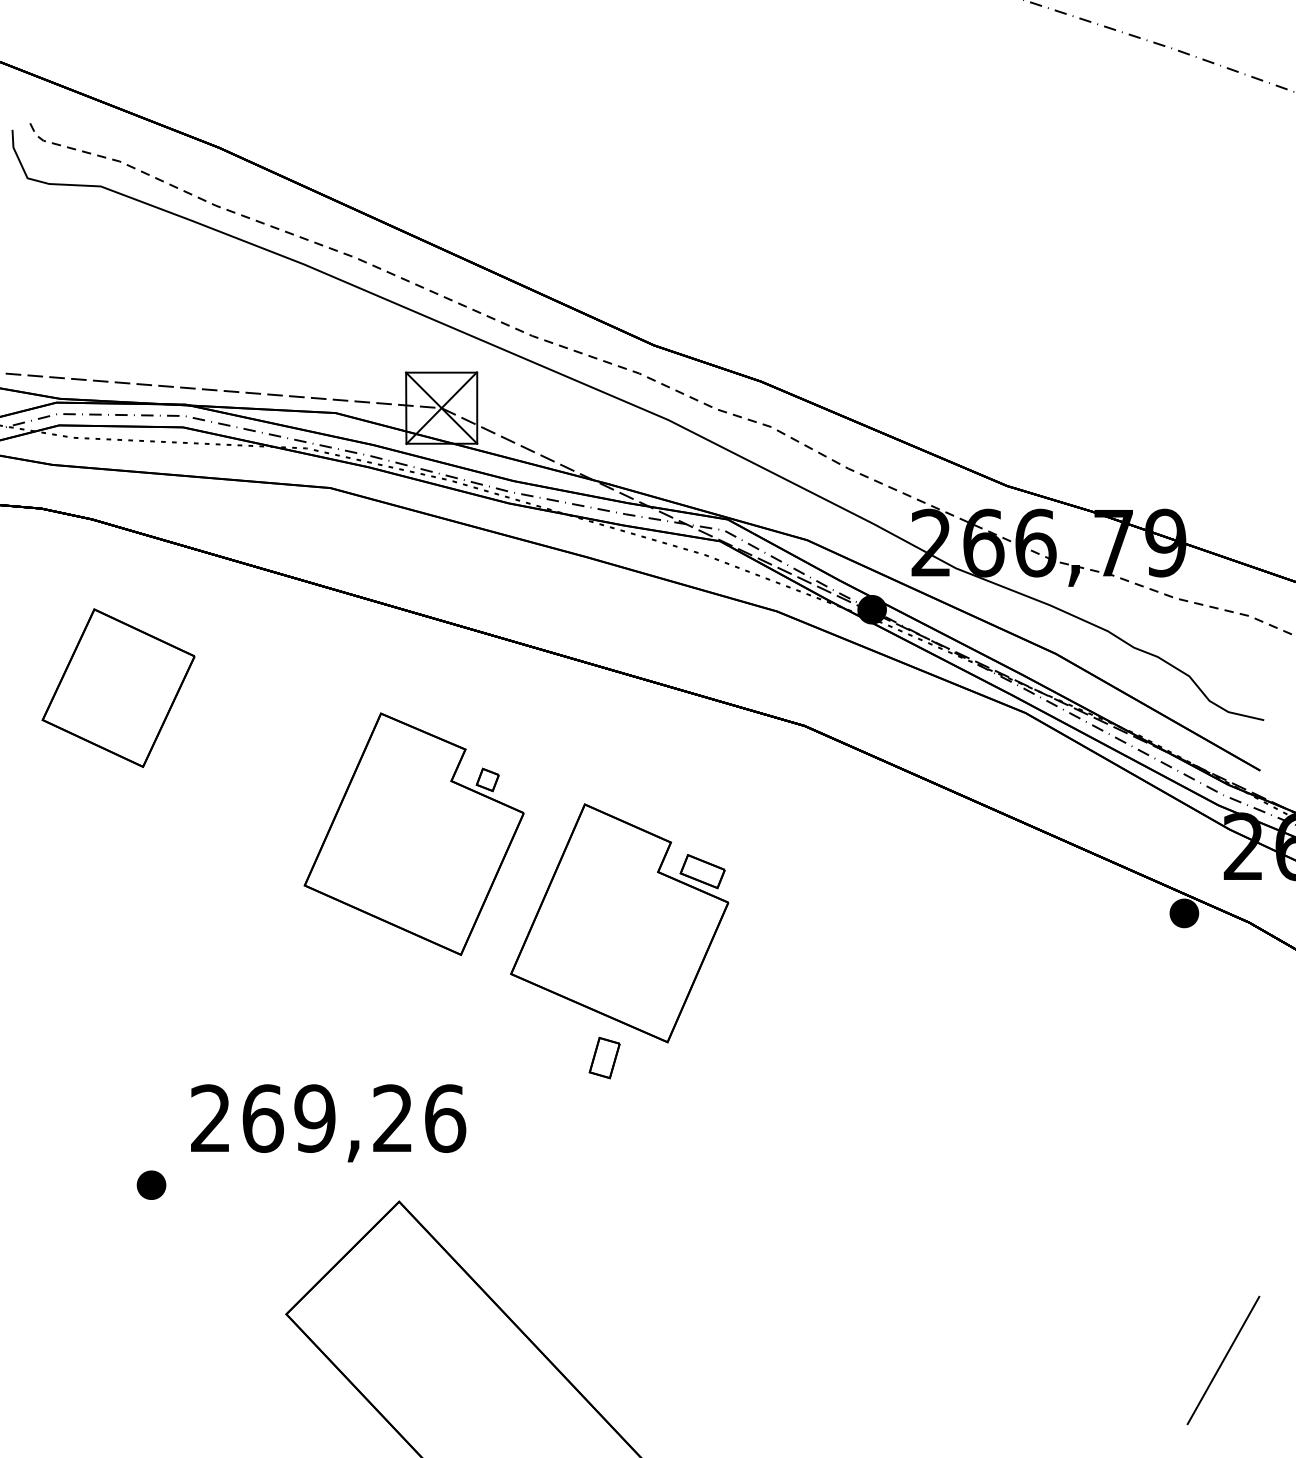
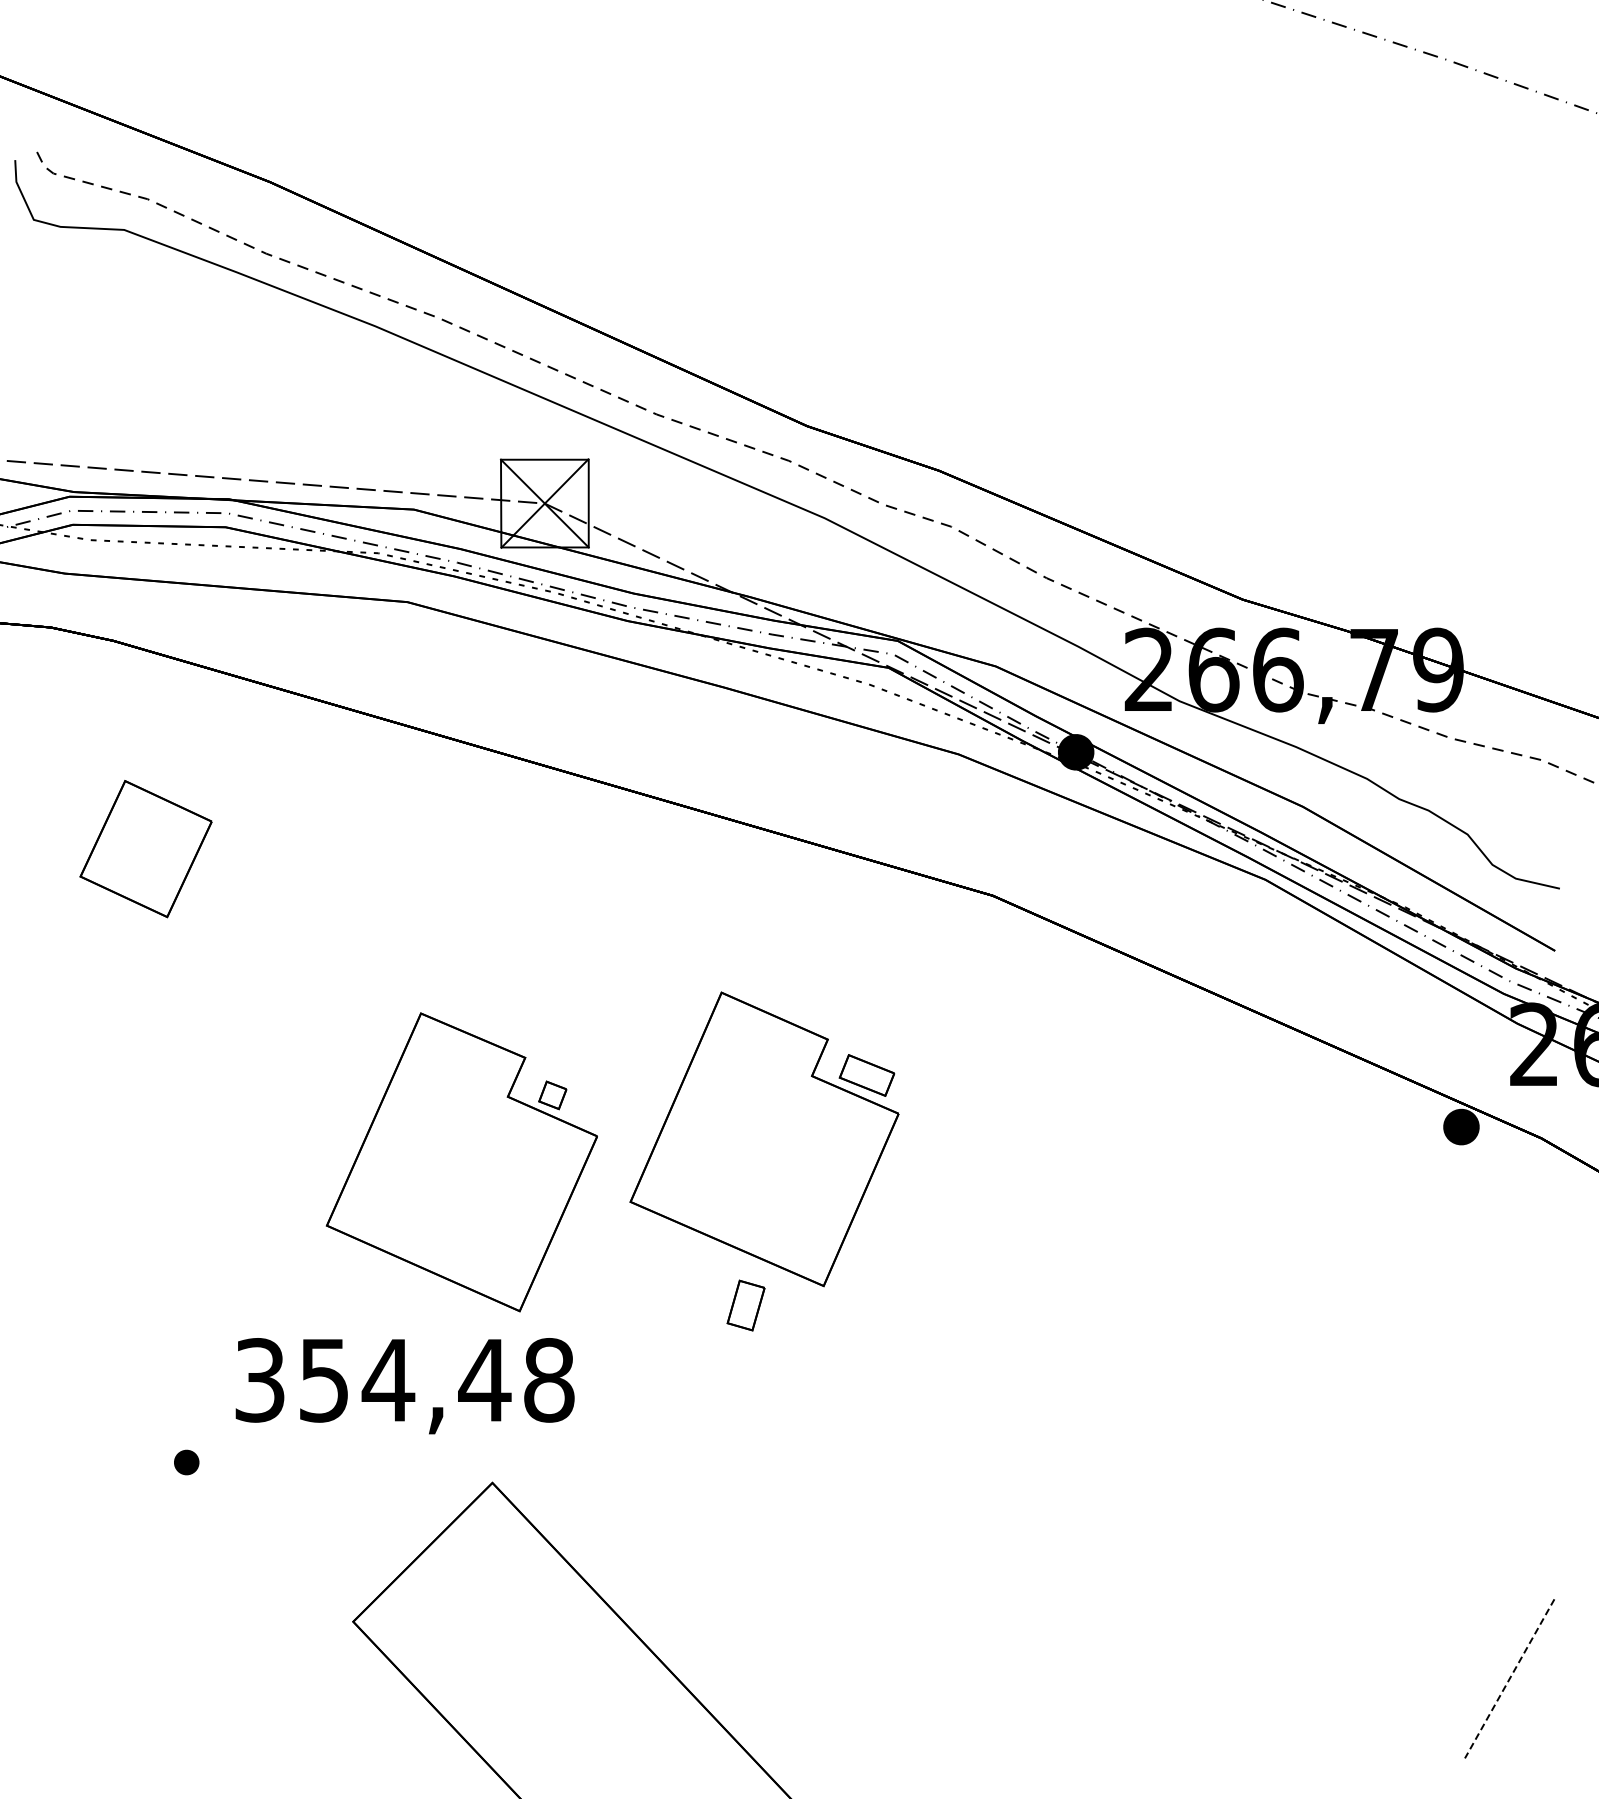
part: (118, 687) -> (145, 848), size x0.7
part: (413, 834) -> (461, 1162), moved
text: (328, 1118) -> (405, 1380), 269,26 -> 354,48
part: (151, 1185) -> (186, 1462), size x0.7
line: (1223, 1361) -> (1509, 1679), solid -> dashed

